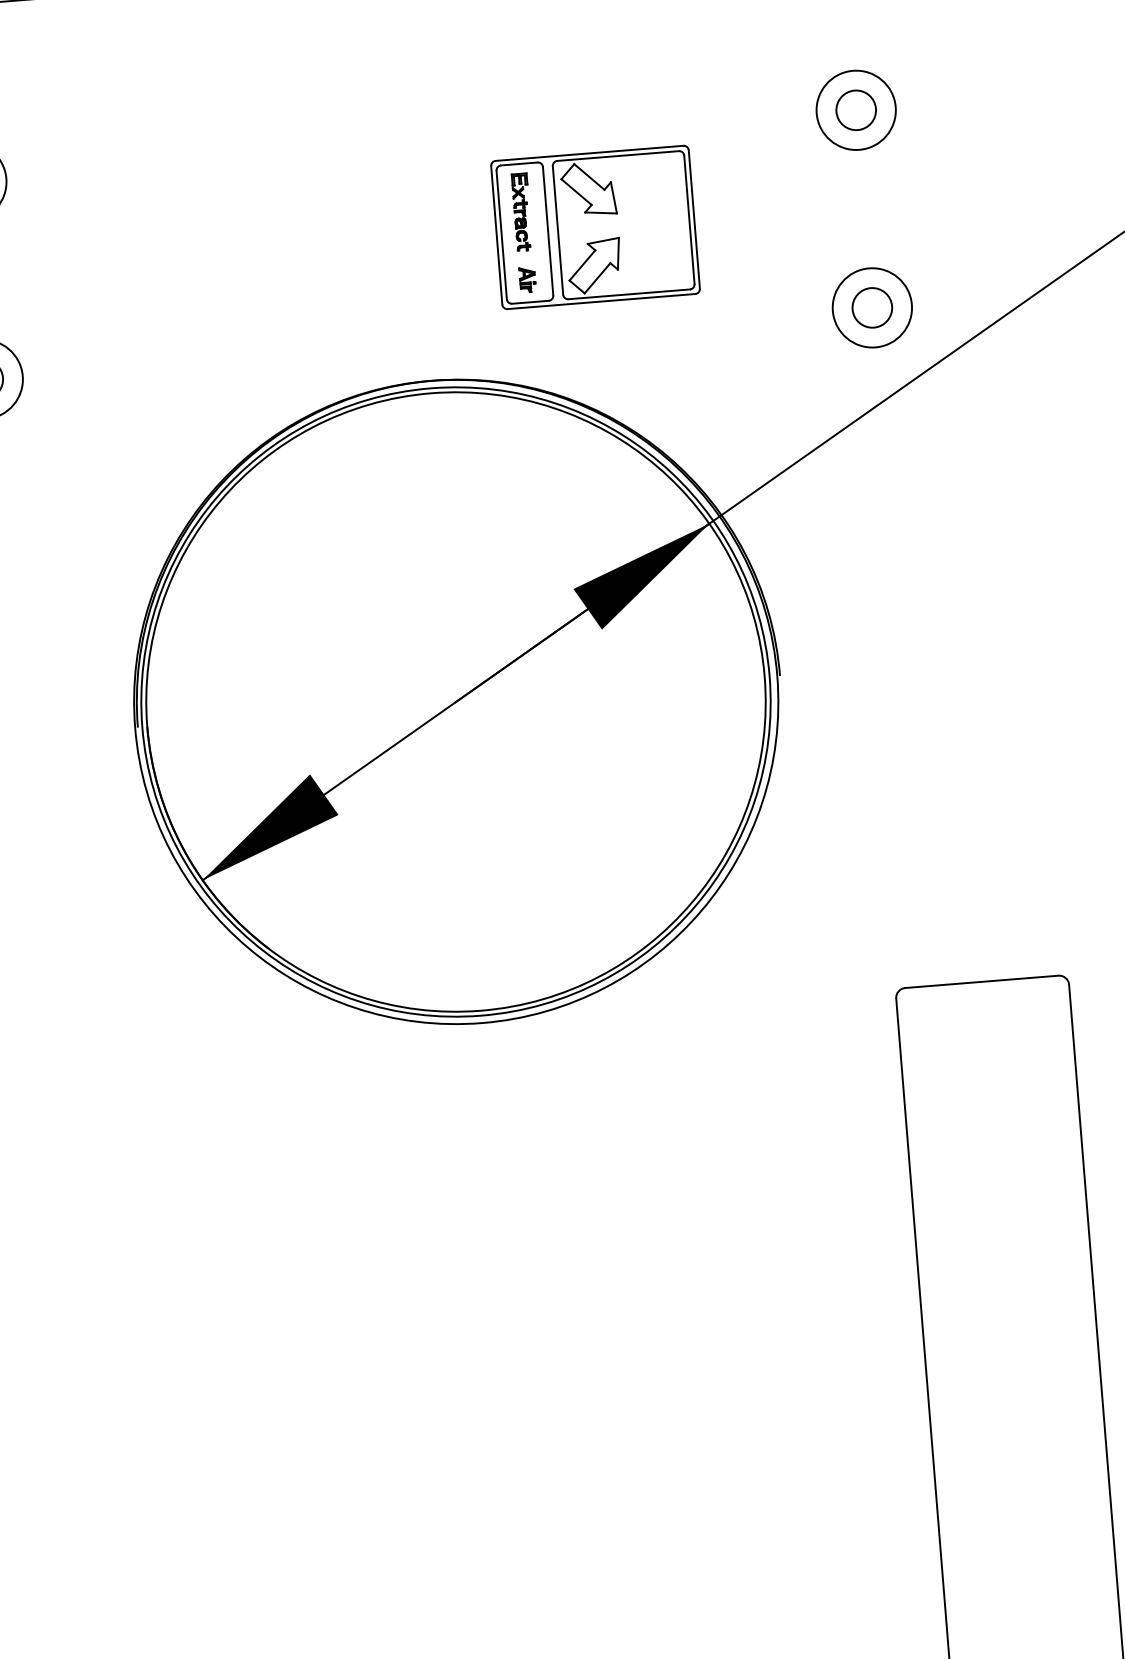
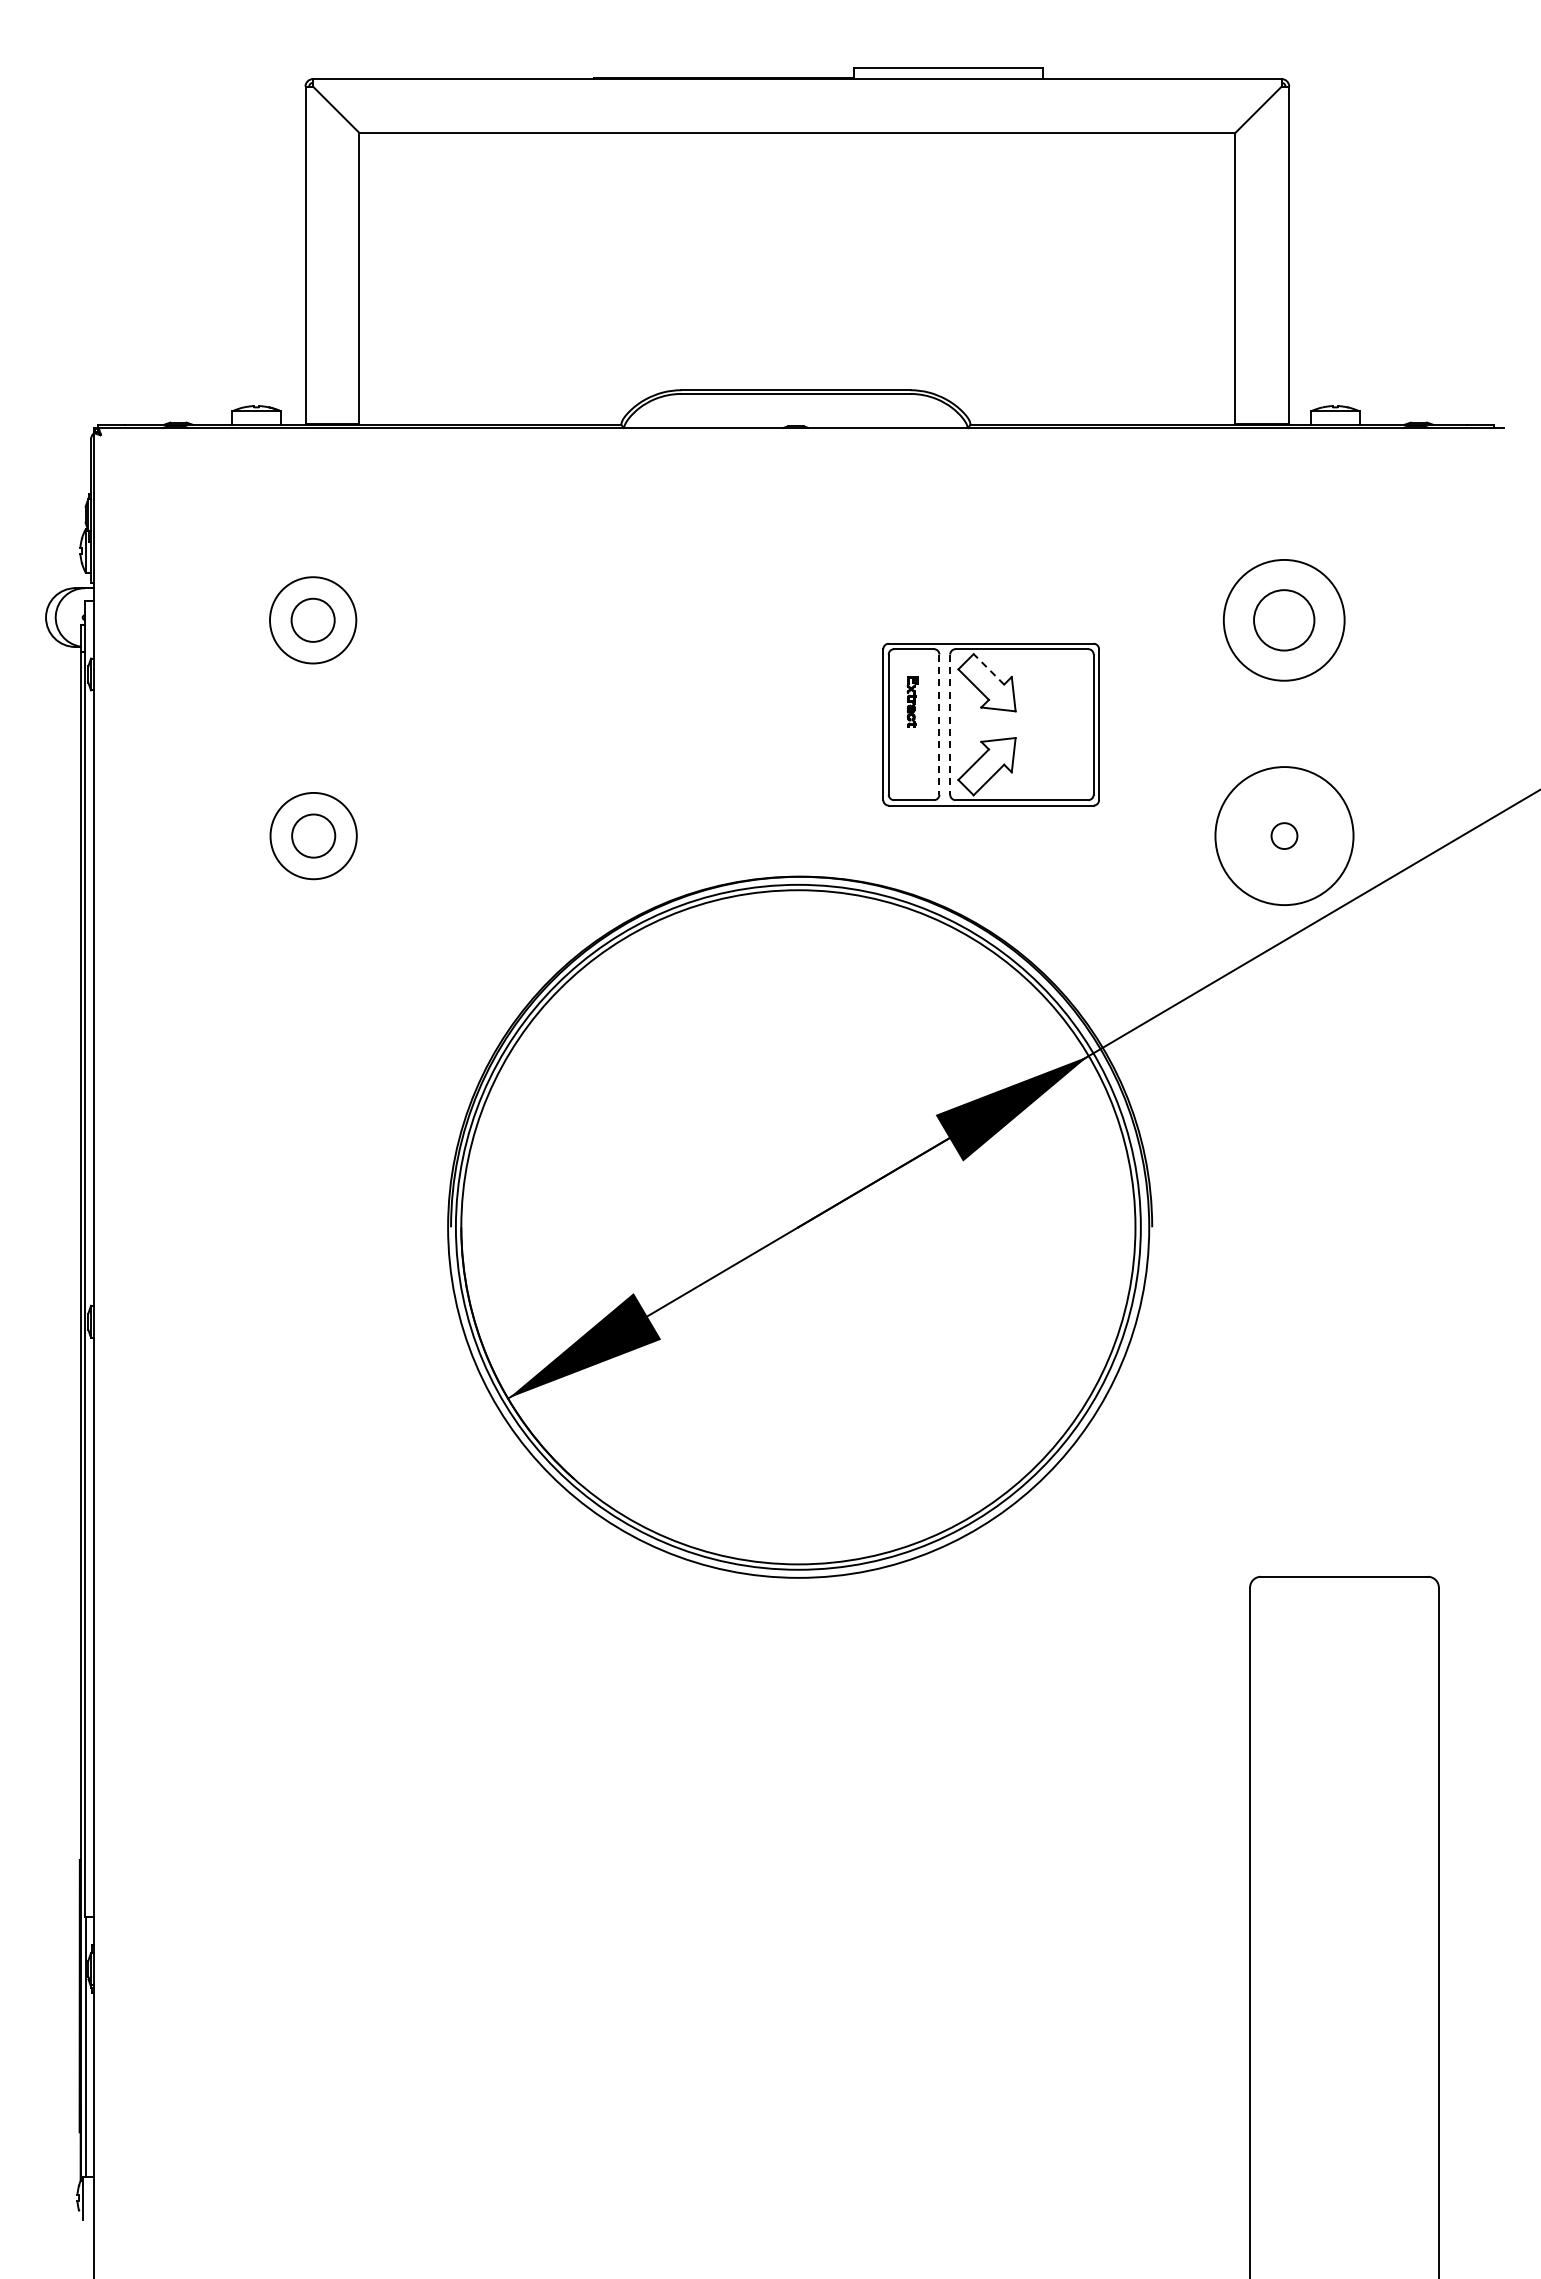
circle: (855, 109) -> (1283, 619), size x1.4
circle: (856, 110) -> (1284, 620), size x1.4
line: (589, 177) -> (988, 669), solid -> dashed
part: (521, 212) -> (912, 701), size x0.6
line: (558, 231) -> (950, 725), solid -> dashed
line: (548, 232) -> (939, 725), solid -> dashed
part: (527, 279) -> (912, 775), removed
circle: (872, 307) -> (1284, 835), size x0.6
circle: (872, 307) -> (1284, 835), size x1.6

